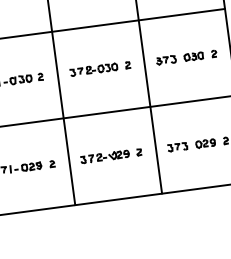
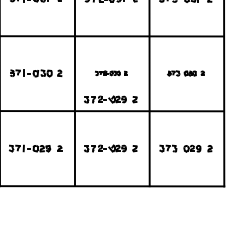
part: (186, 57) -> (185, 73), size x0.7
part: (99, 69) -> (110, 73), size x0.6
part: (103, 99) -> (110, 99), added

